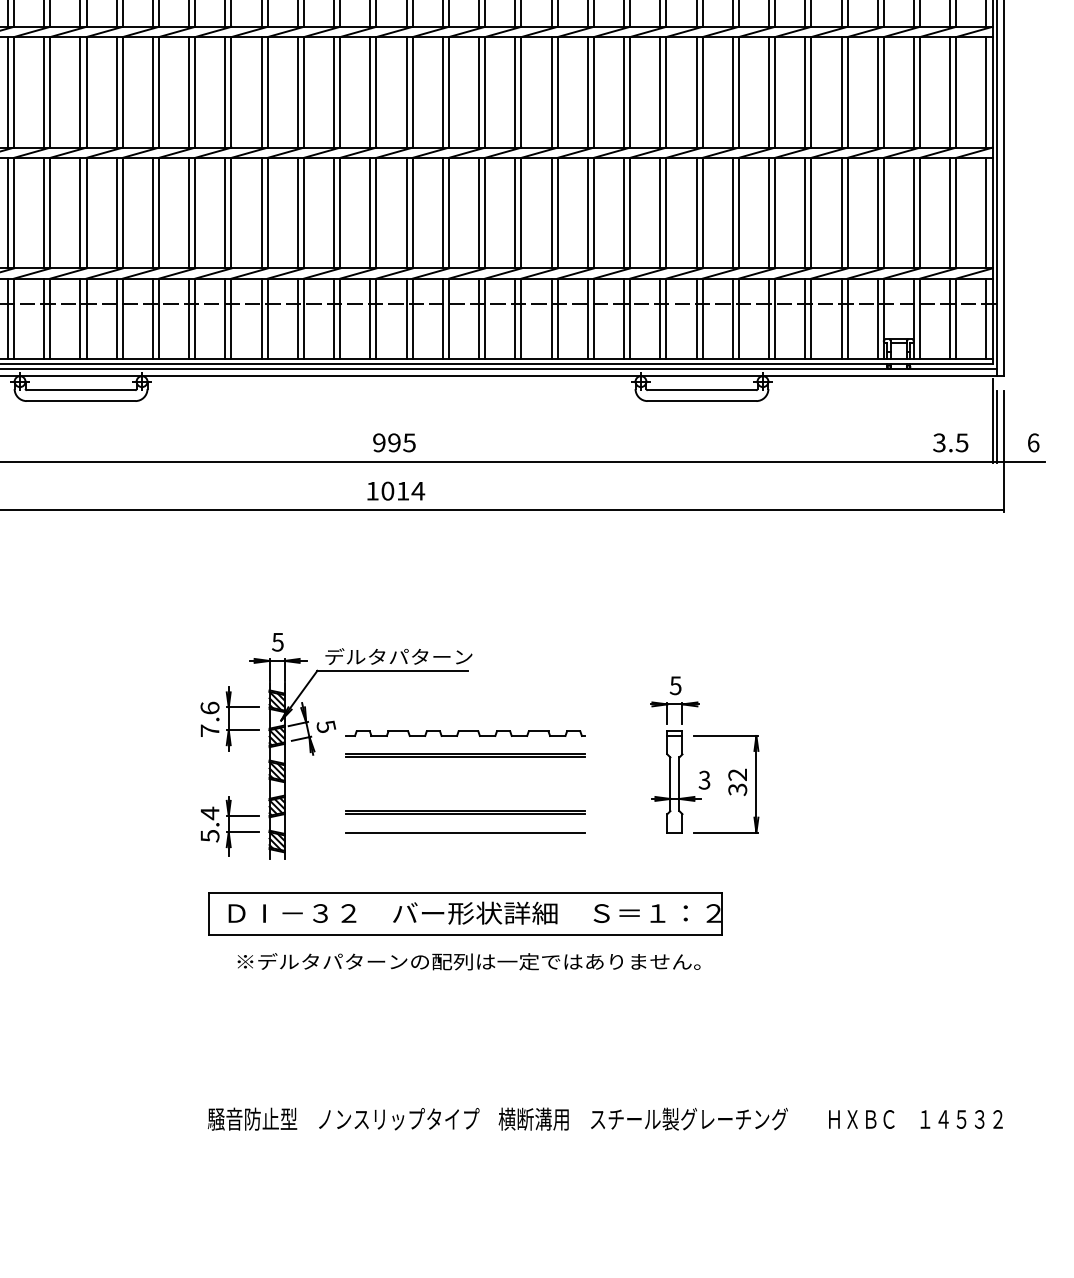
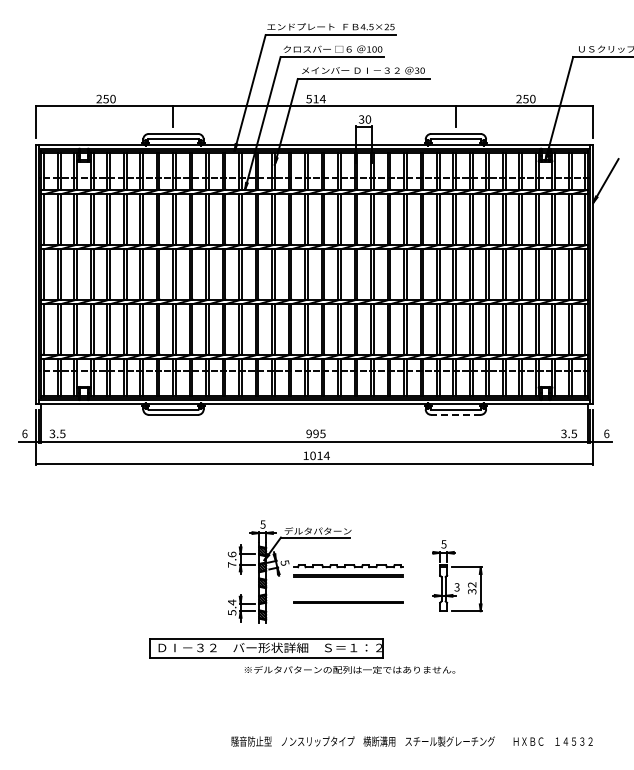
line: (701, 400) -> (455, 414), solid -> dashed
line: (463, 833) -> (347, 611), removed
part: (465, 914) -> (266, 648), moved

